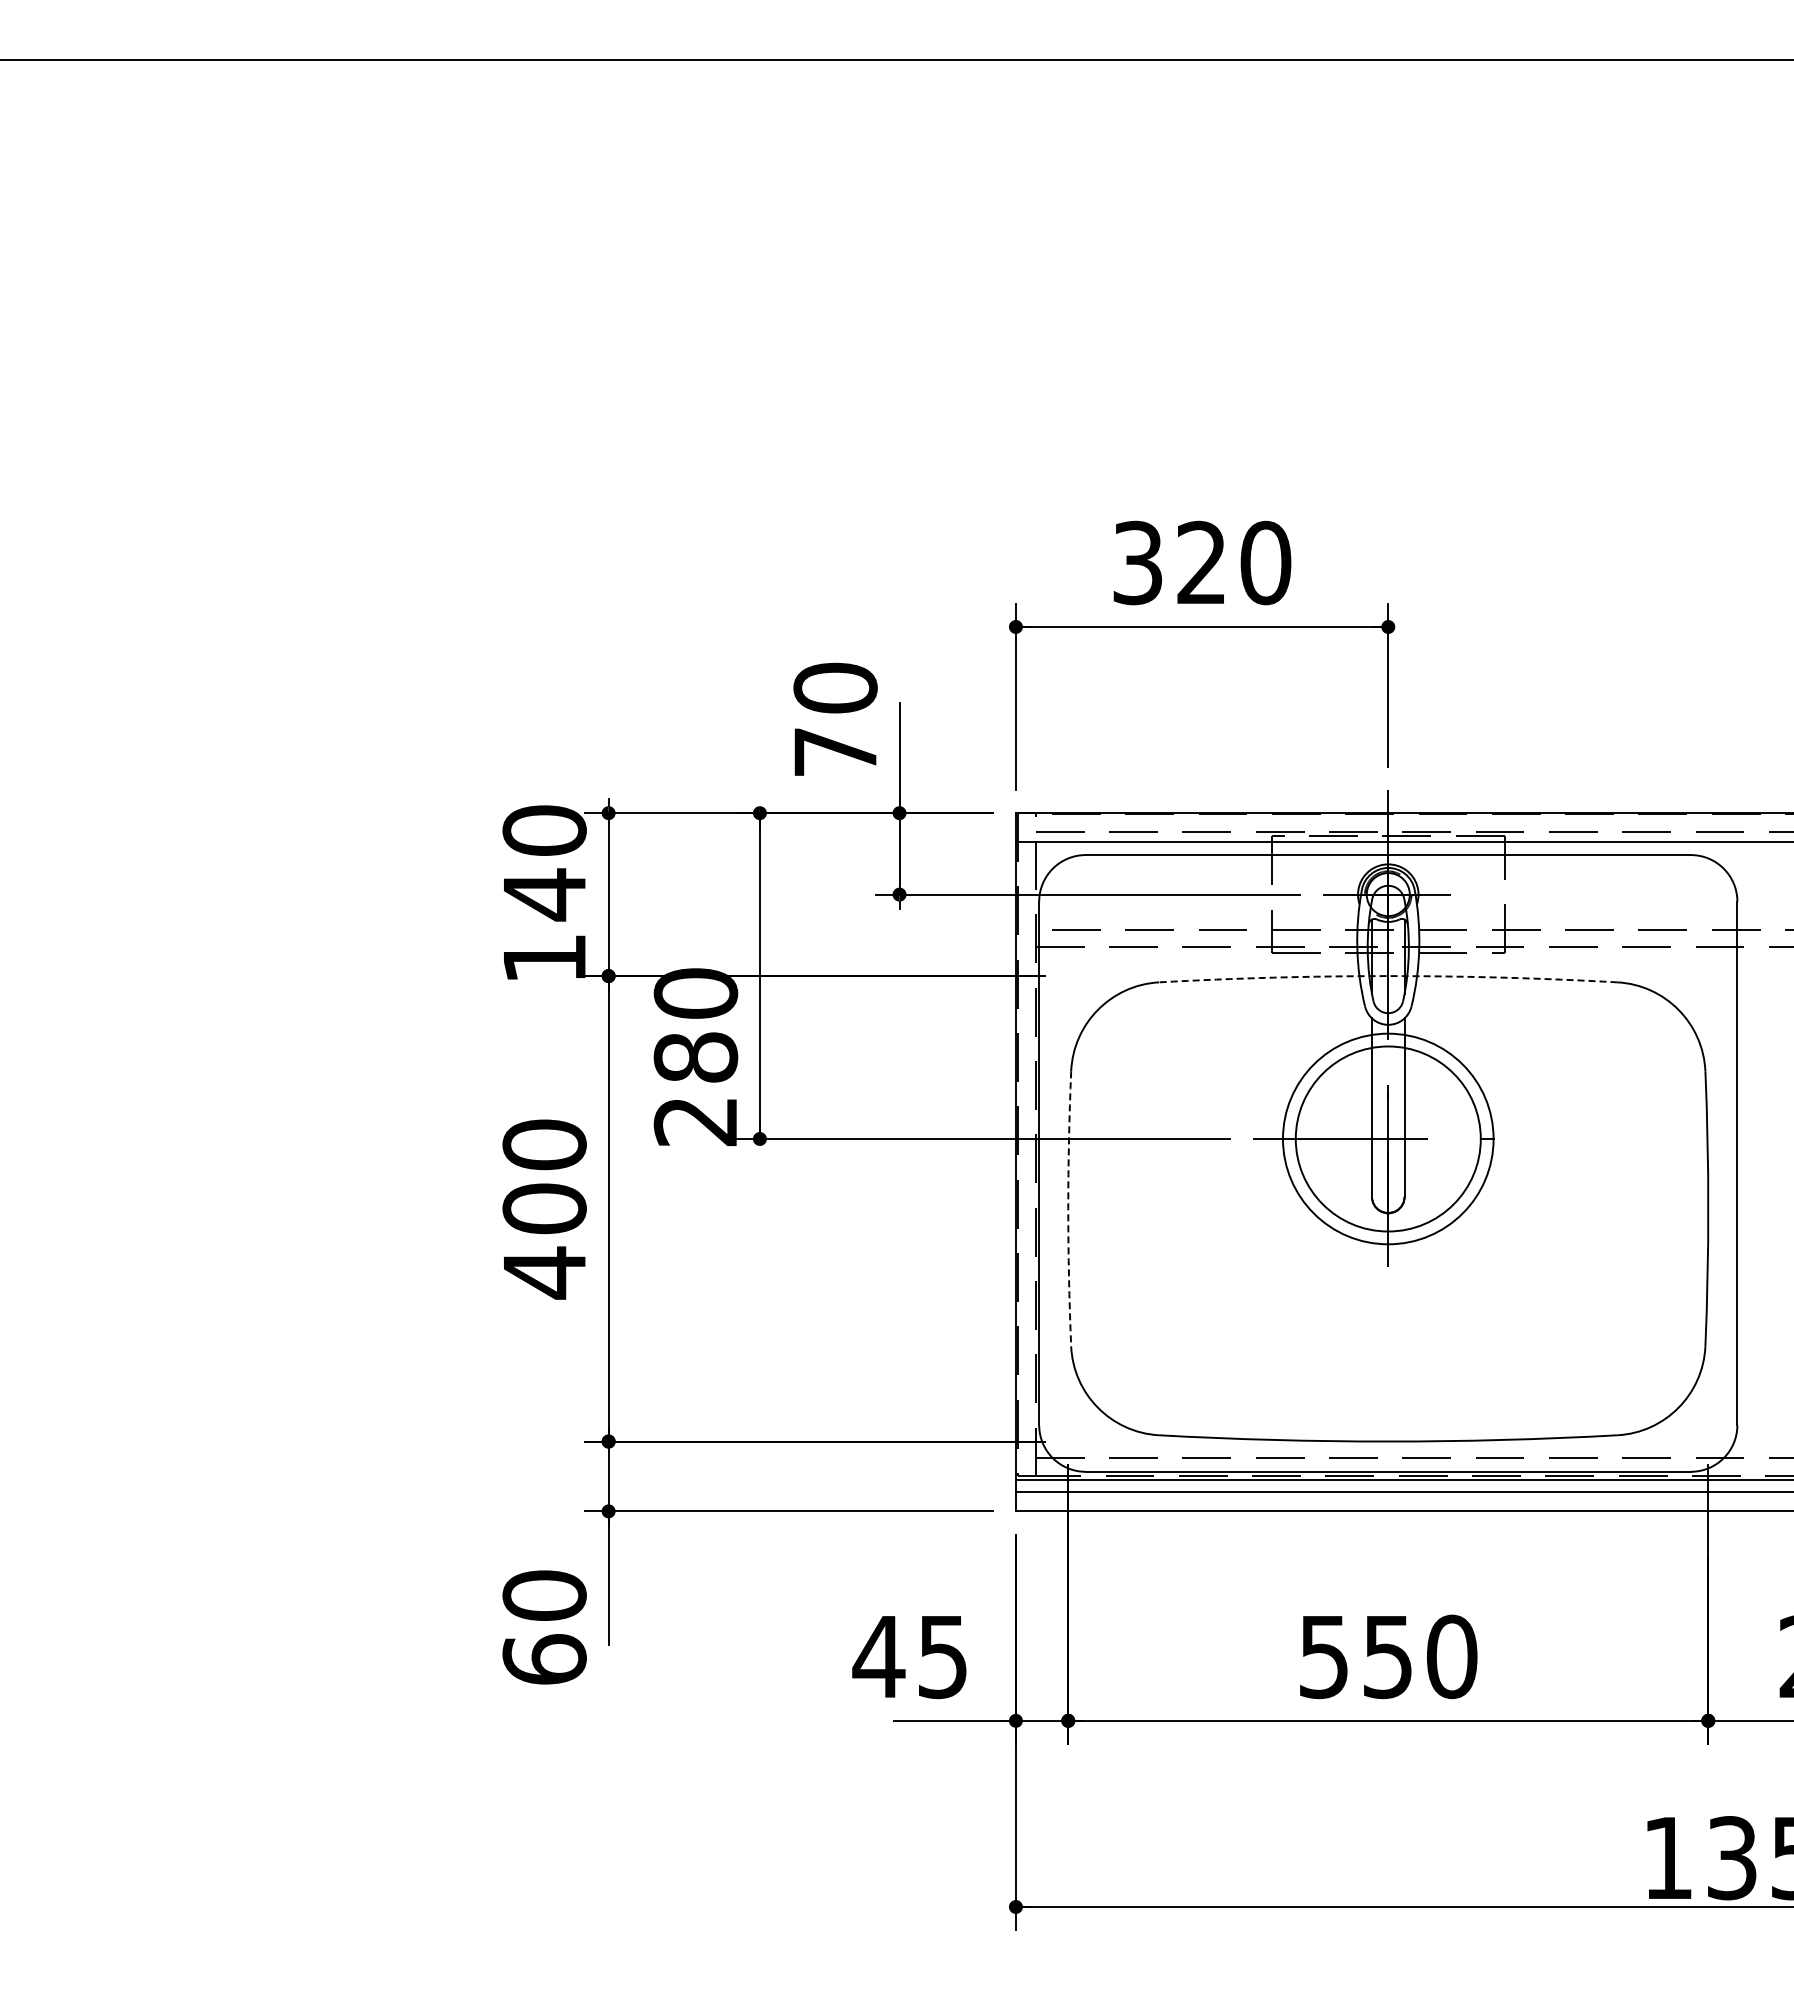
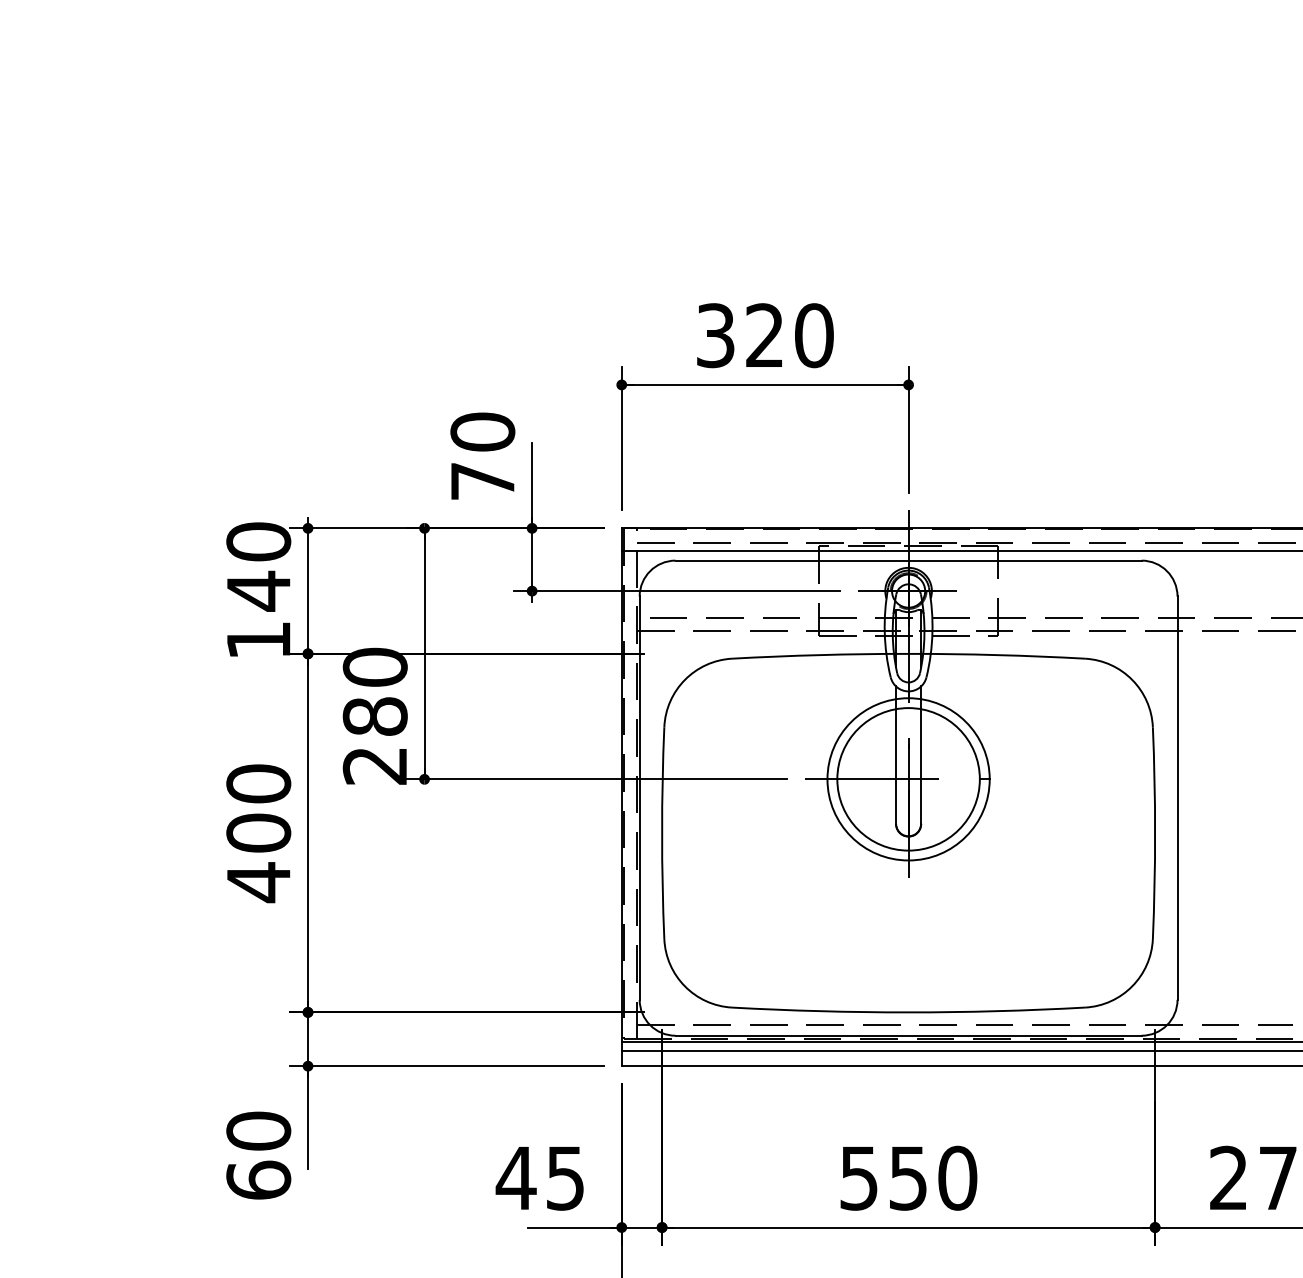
arc: (1388, 976) -> (908, 654), dashed -> solid
arc: (1068, 1208) -> (662, 832), dashed -> solid

